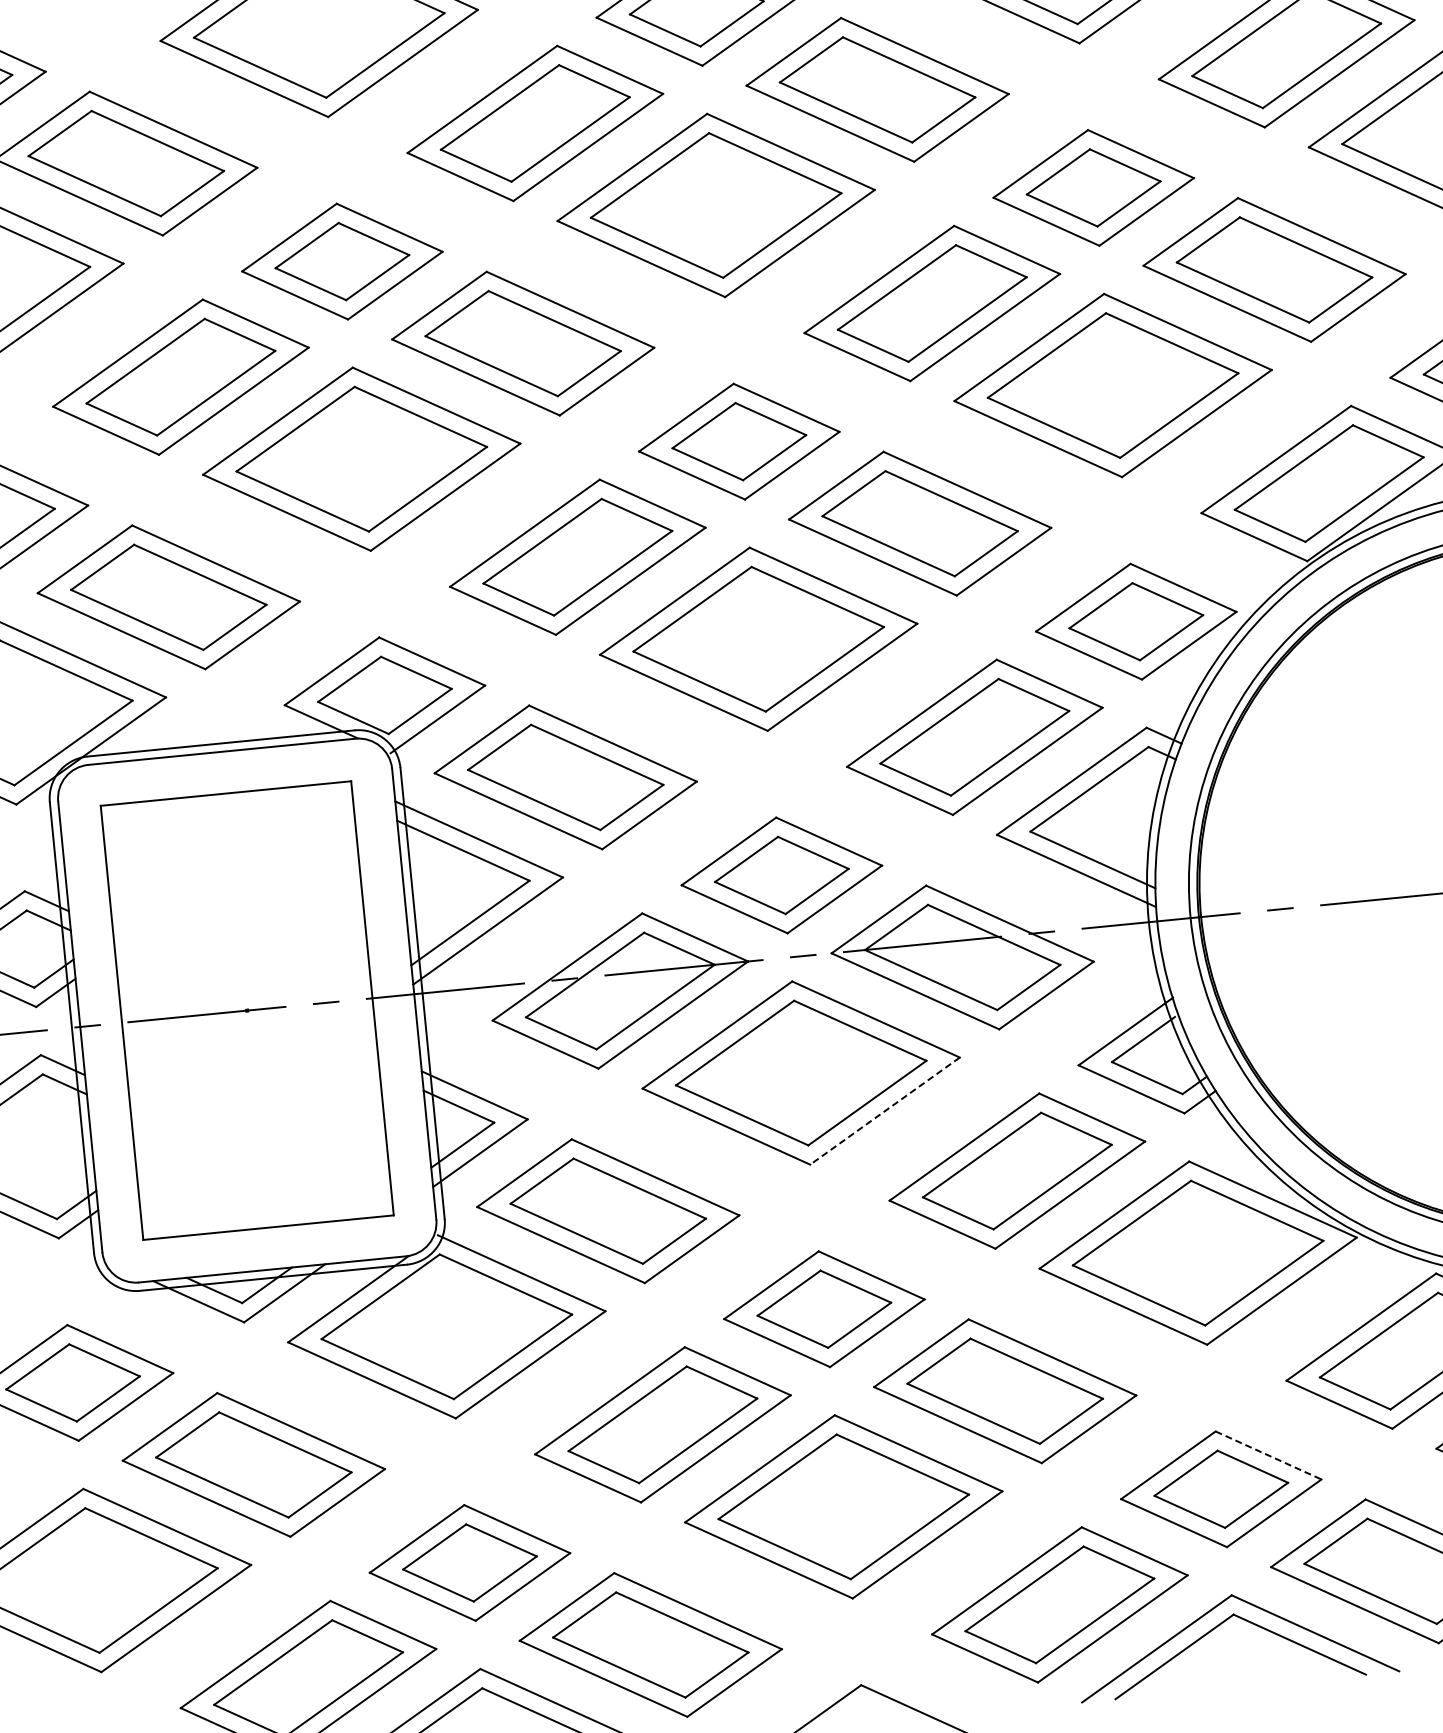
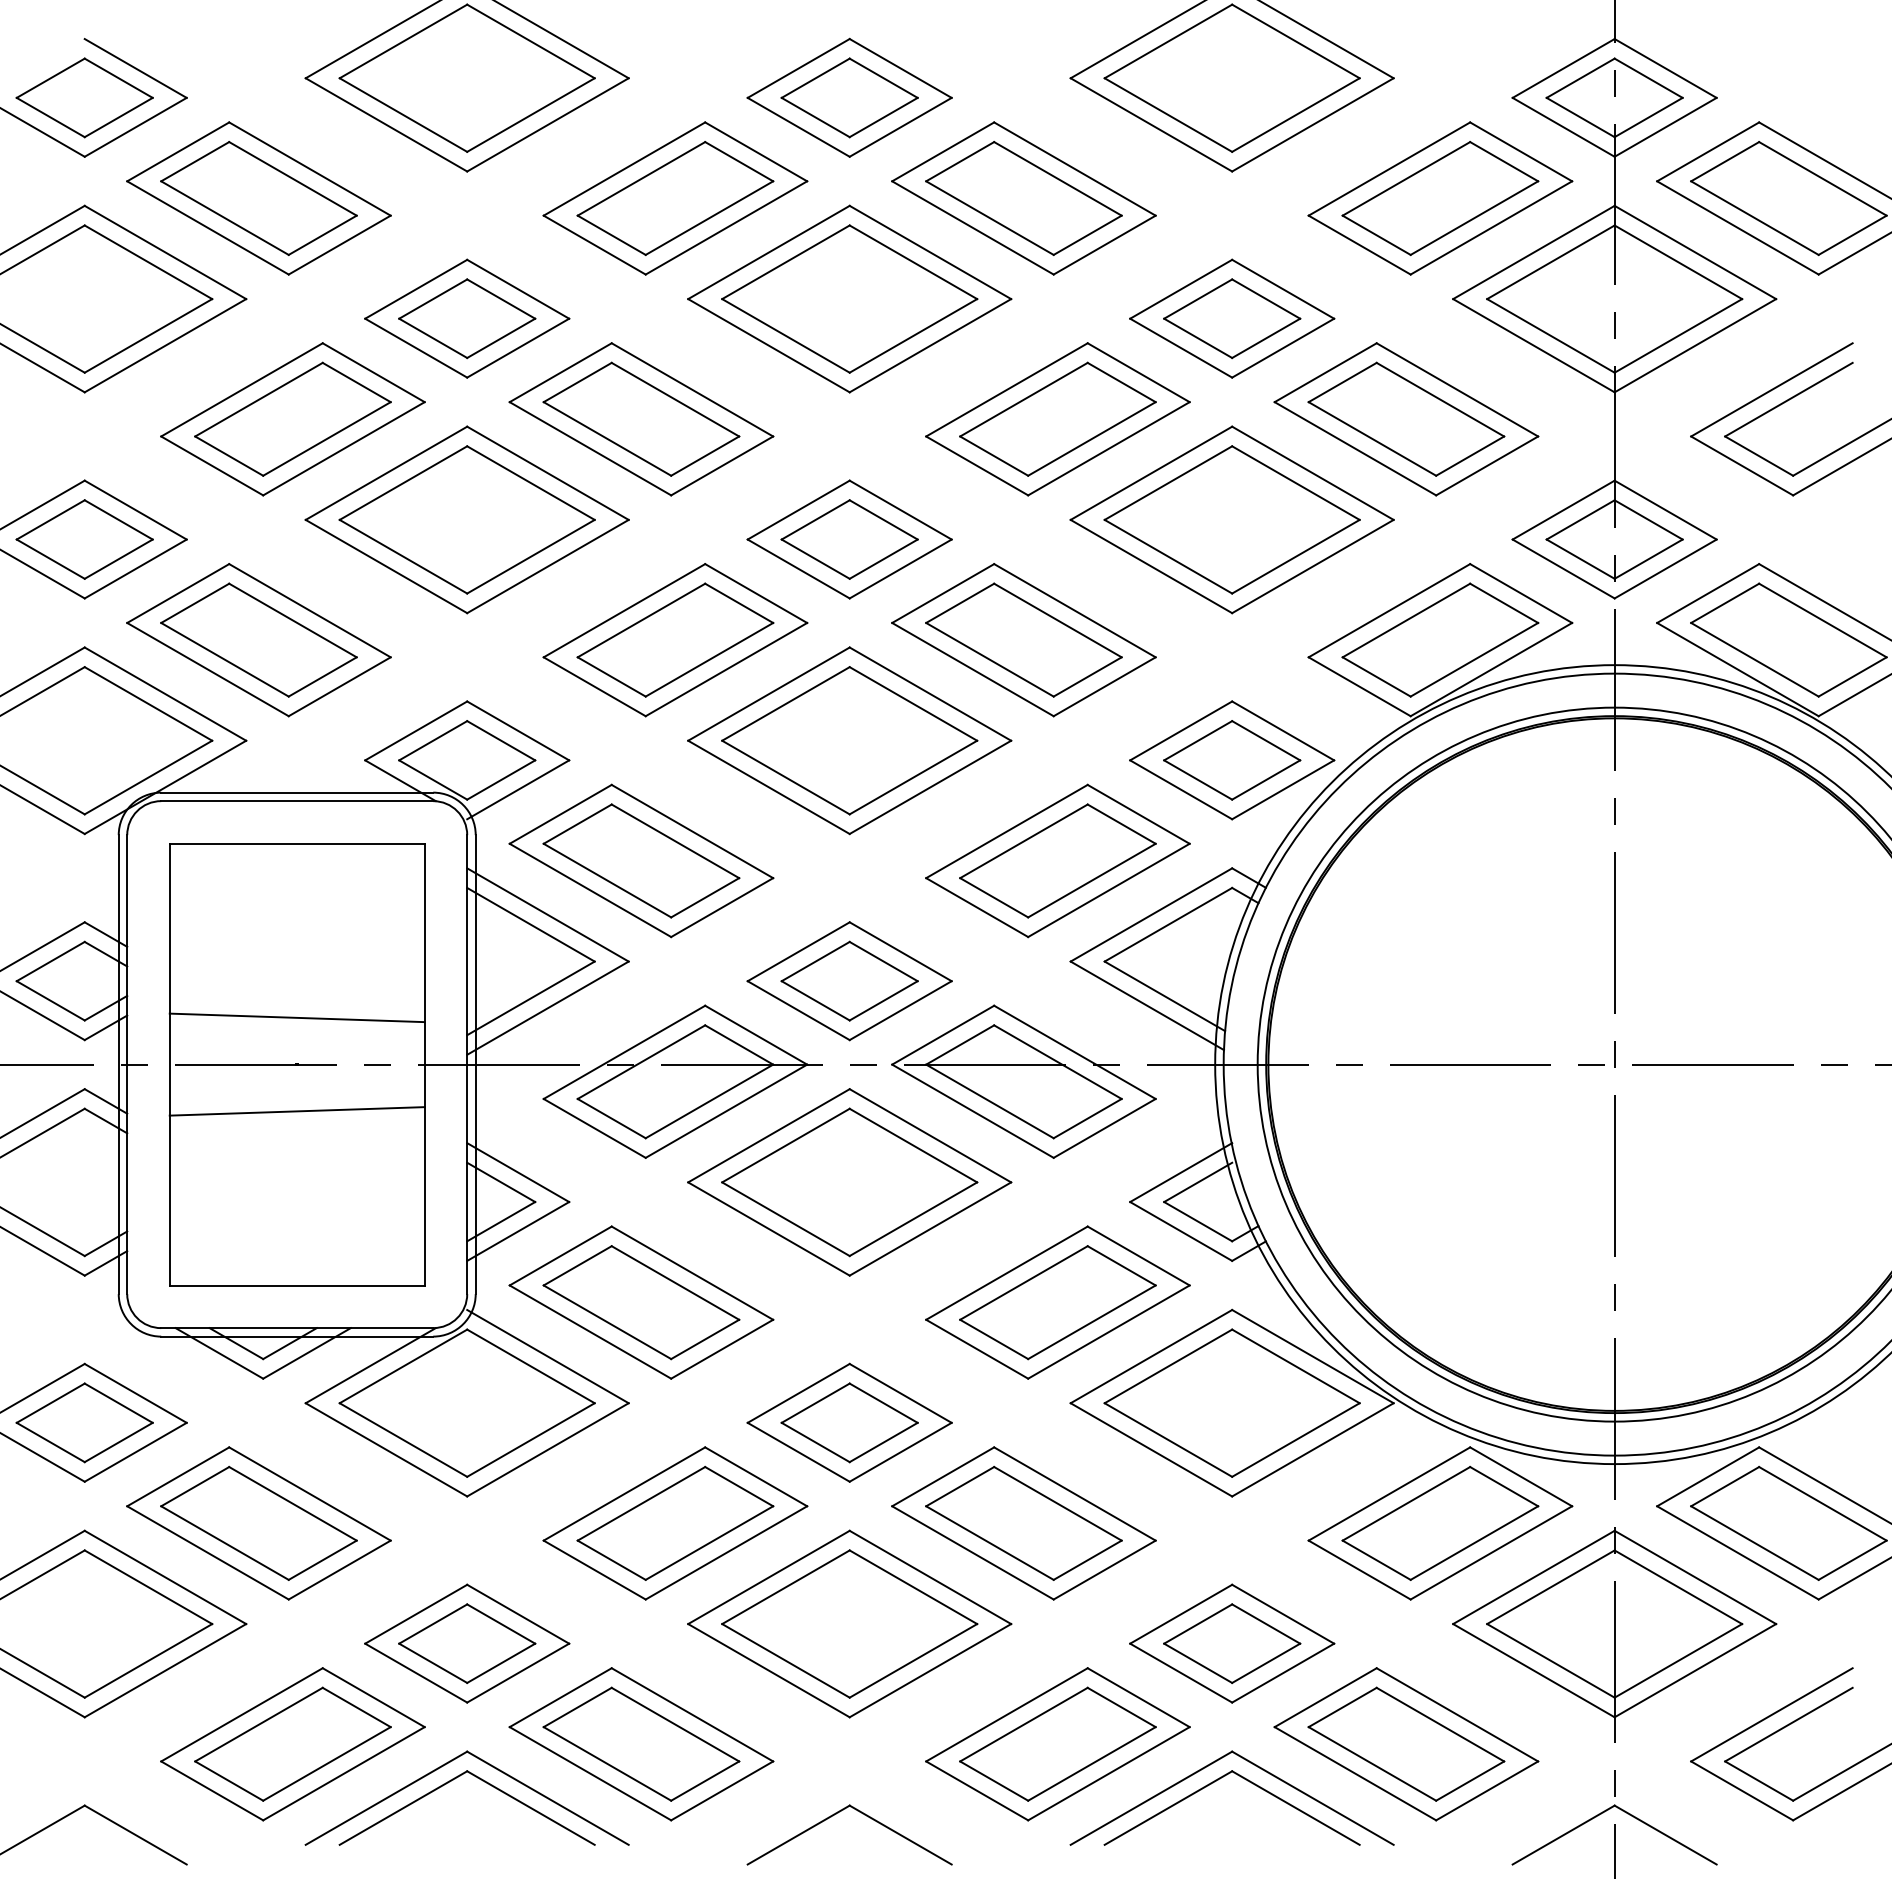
line: (242, 964) -> (296, 1017), added
line: (251, 1056) -> (296, 1111), added
line: (885, 1111) -> (930, 1229), dashed -> solid
line: (1268, 1455) -> (1283, 1614), dashed -> solid

